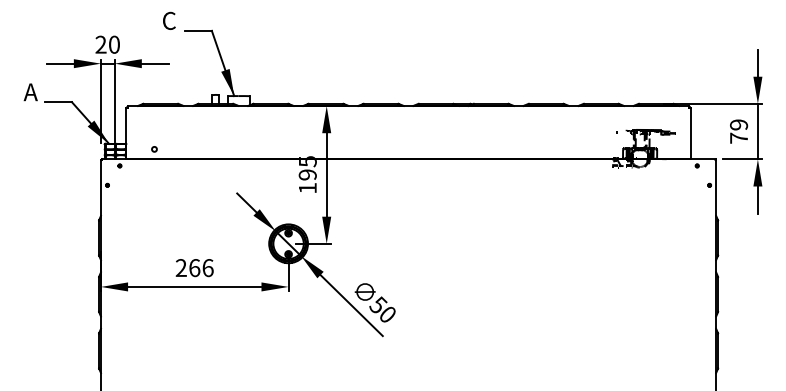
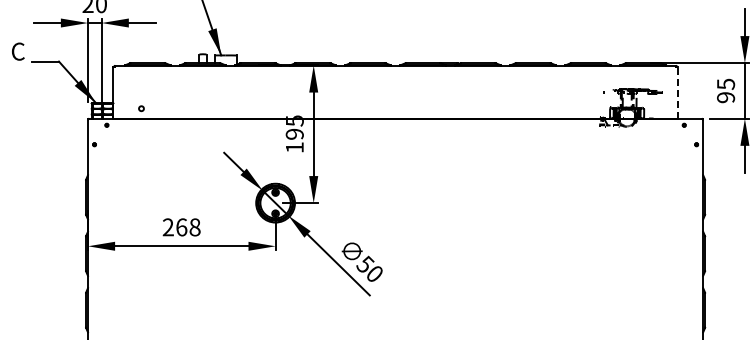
text: (30, 92) -> (17, 51), A -> C
text: (739, 131) -> (726, 90), 79 -> 95
line: (690, 133) -> (677, 92), solid -> dashed
text: (207, 267) -> (194, 226), 266 -> 268

